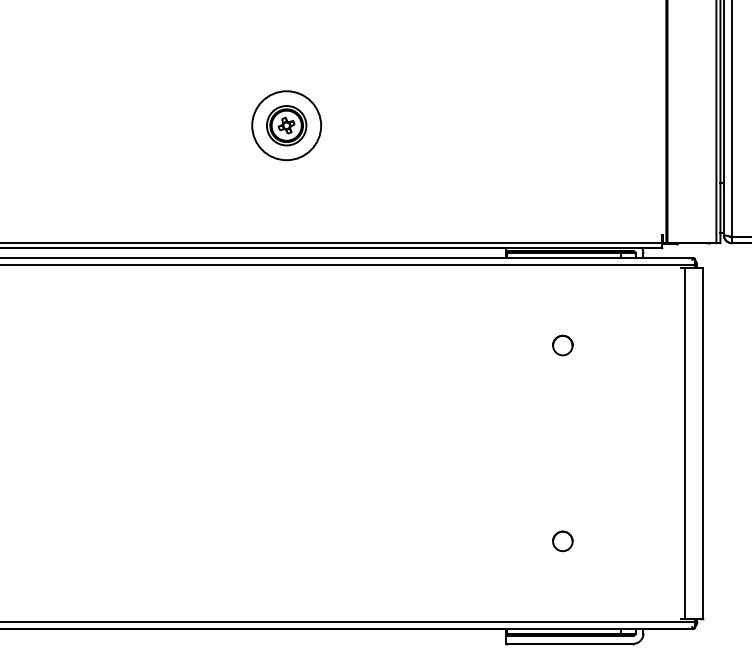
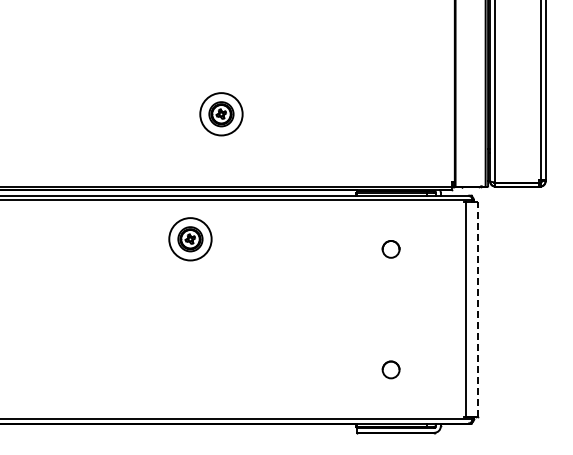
part: (236, 329) -> (190, 239), added
circle: (563, 345) -> (391, 249), size x1.4
line: (703, 443) -> (477, 309), solid -> dashed
circle: (563, 540) -> (391, 369), size x1.4

